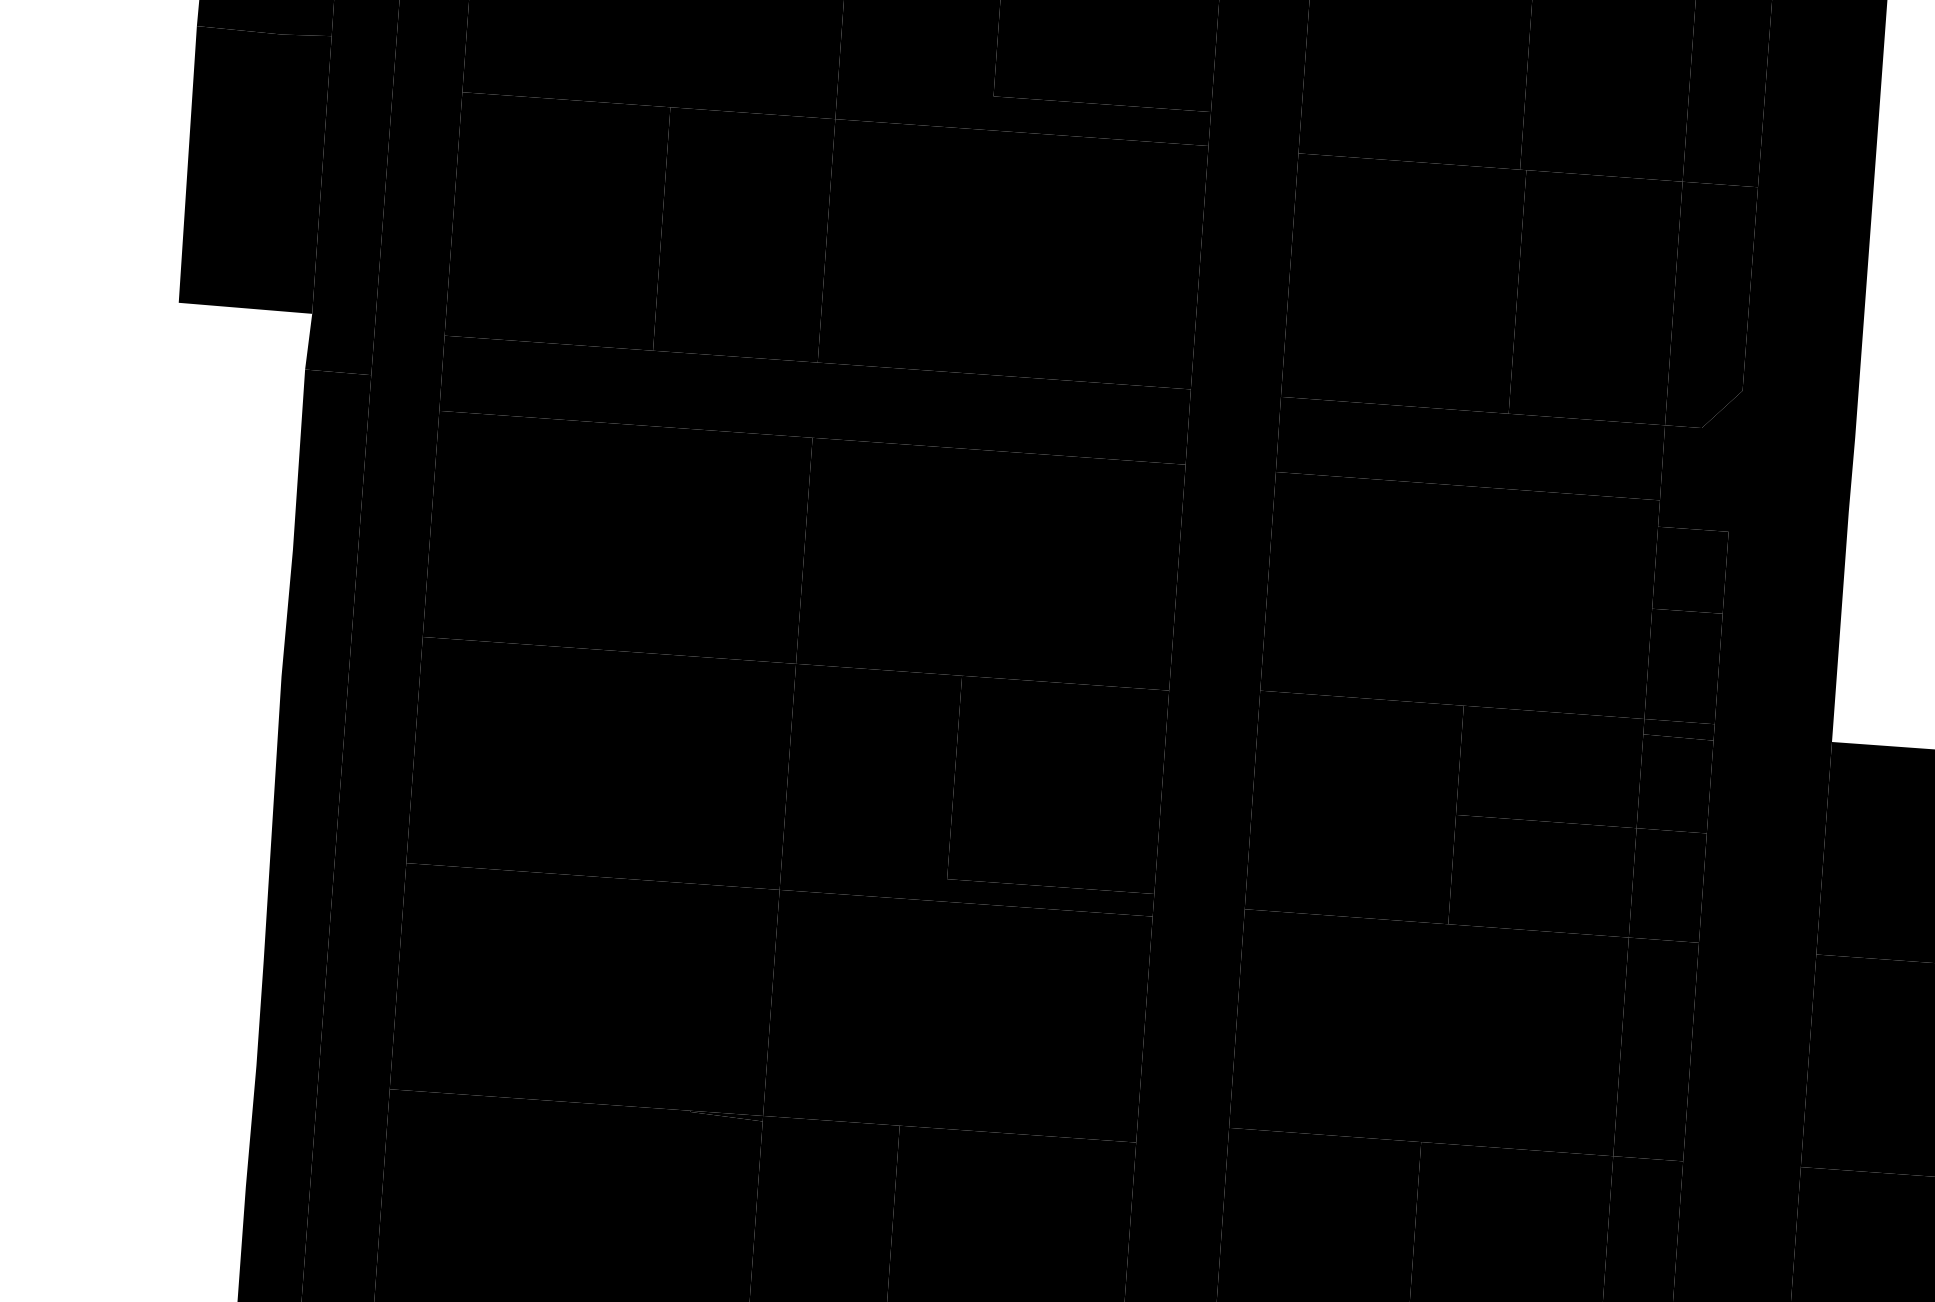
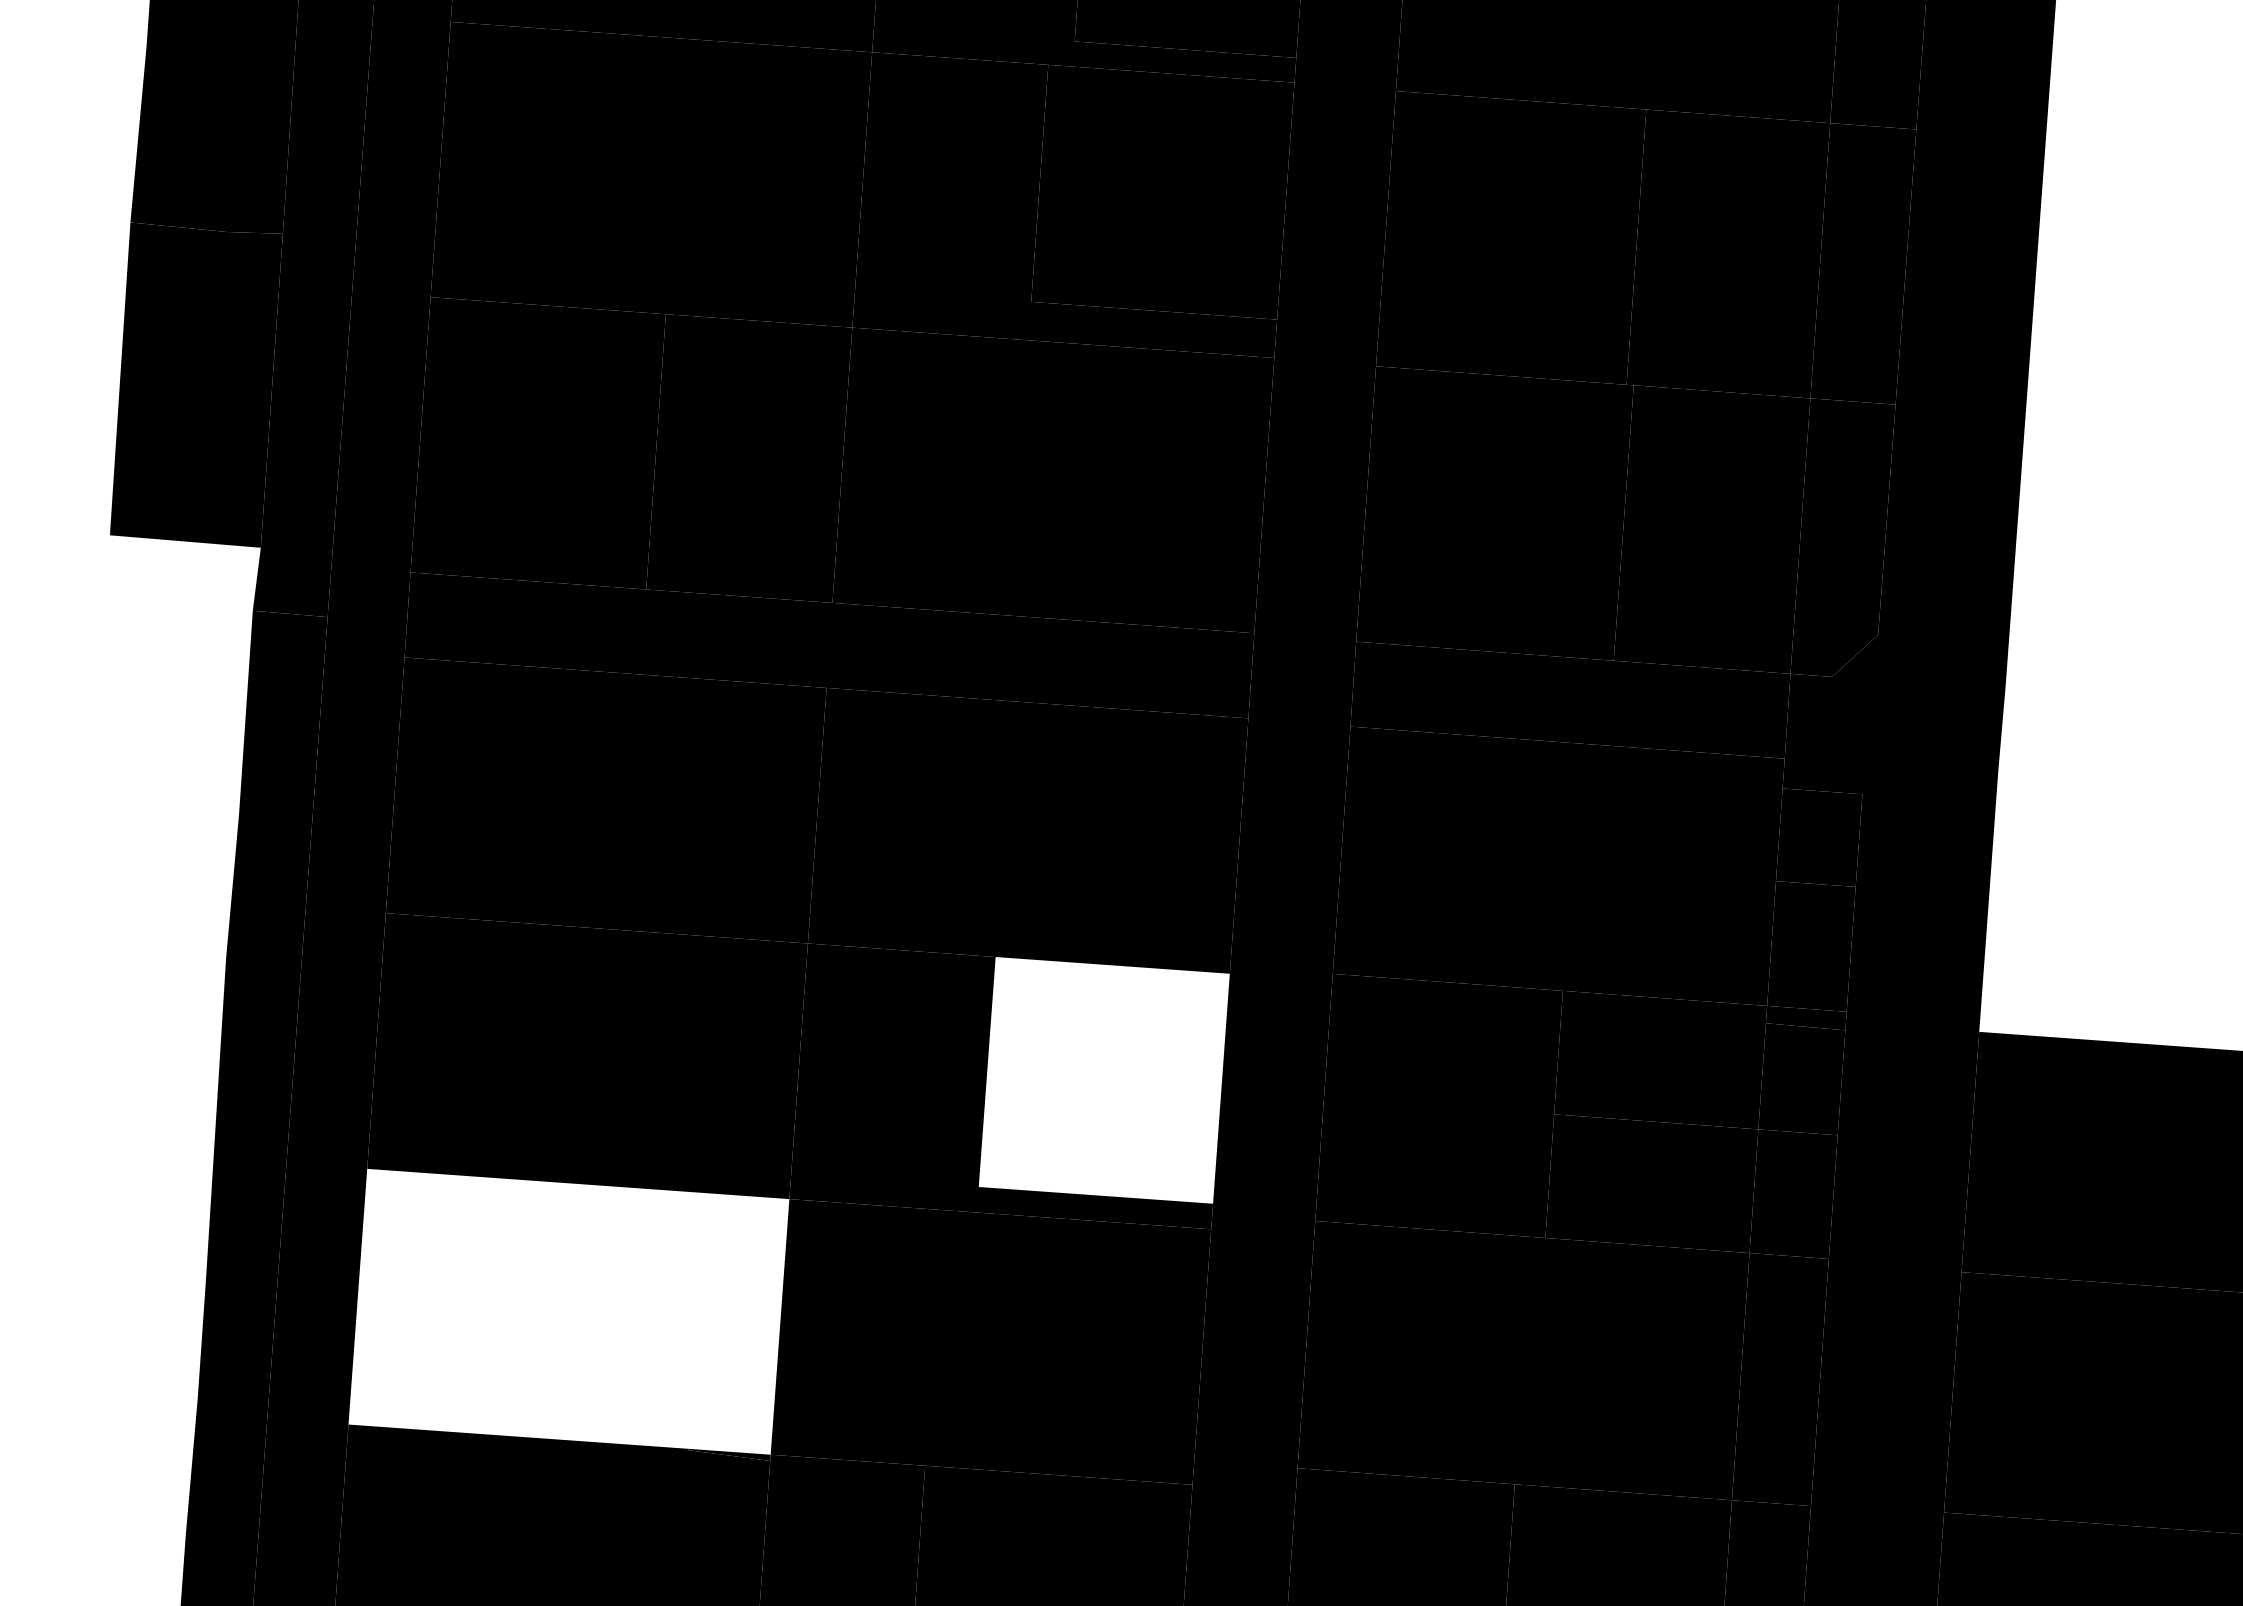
fill: (1057, 784) -> (1103, 1080), removed
fill: (584, 989) -> (568, 1311), removed

